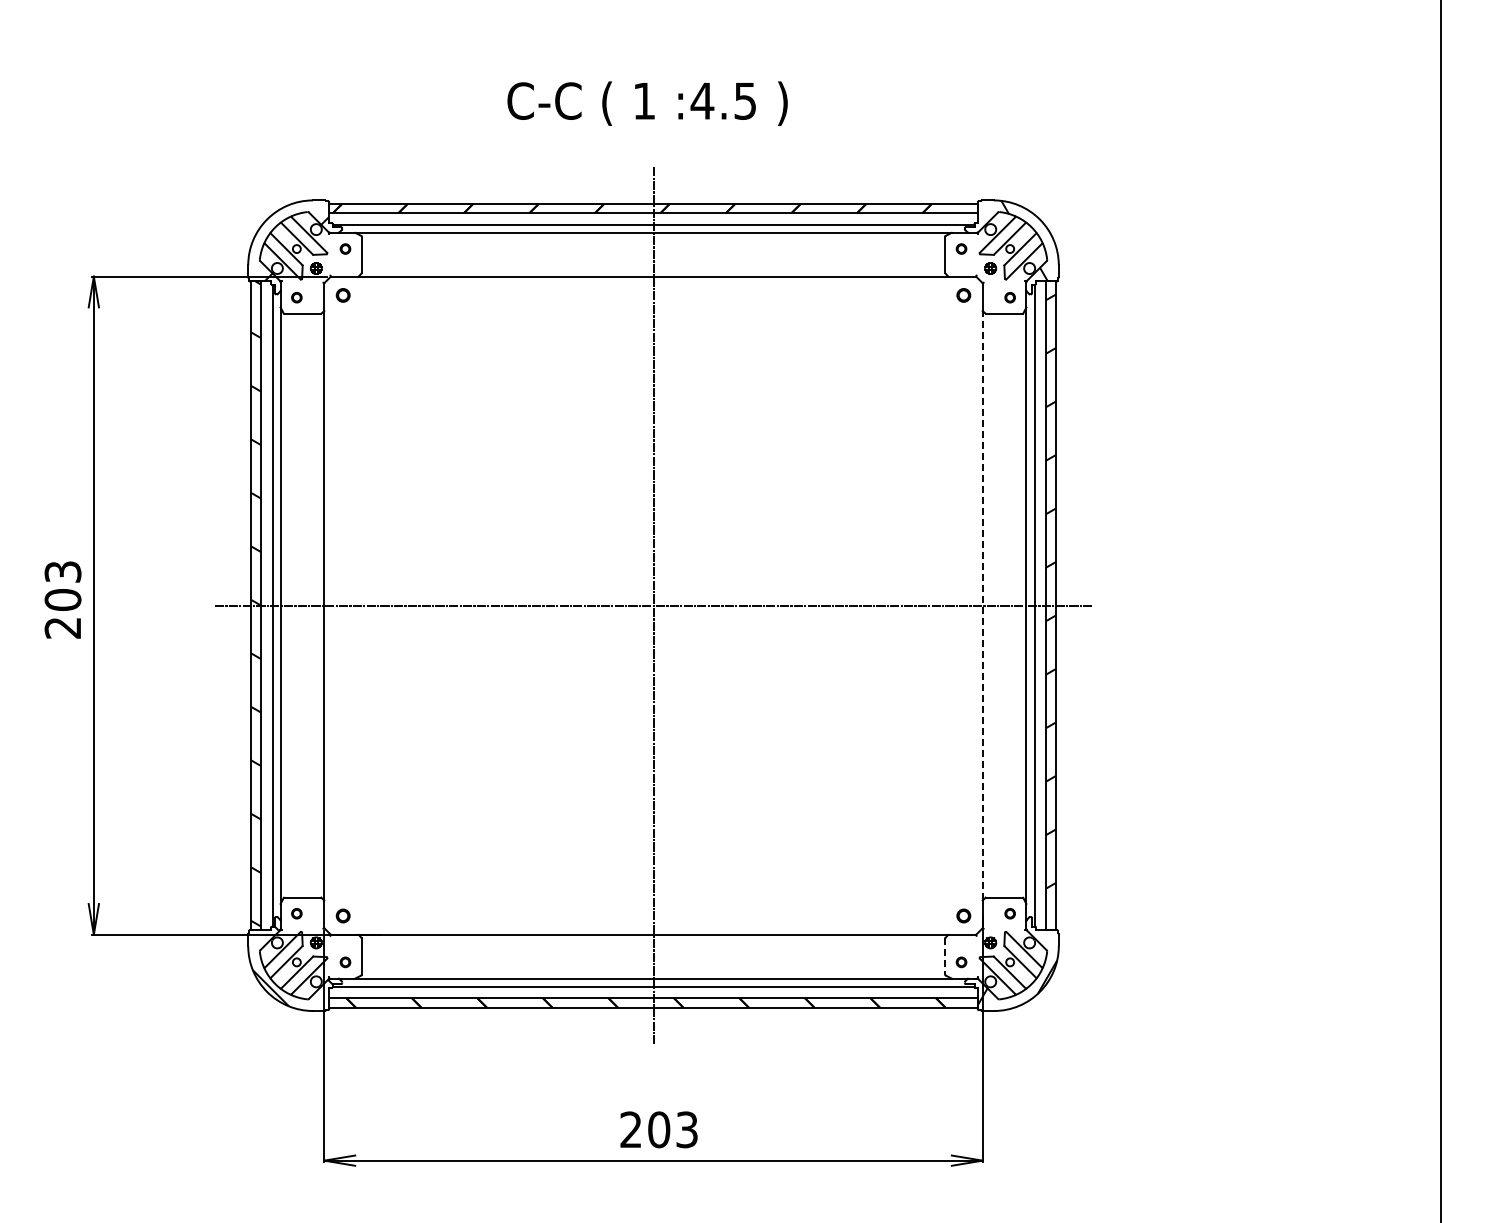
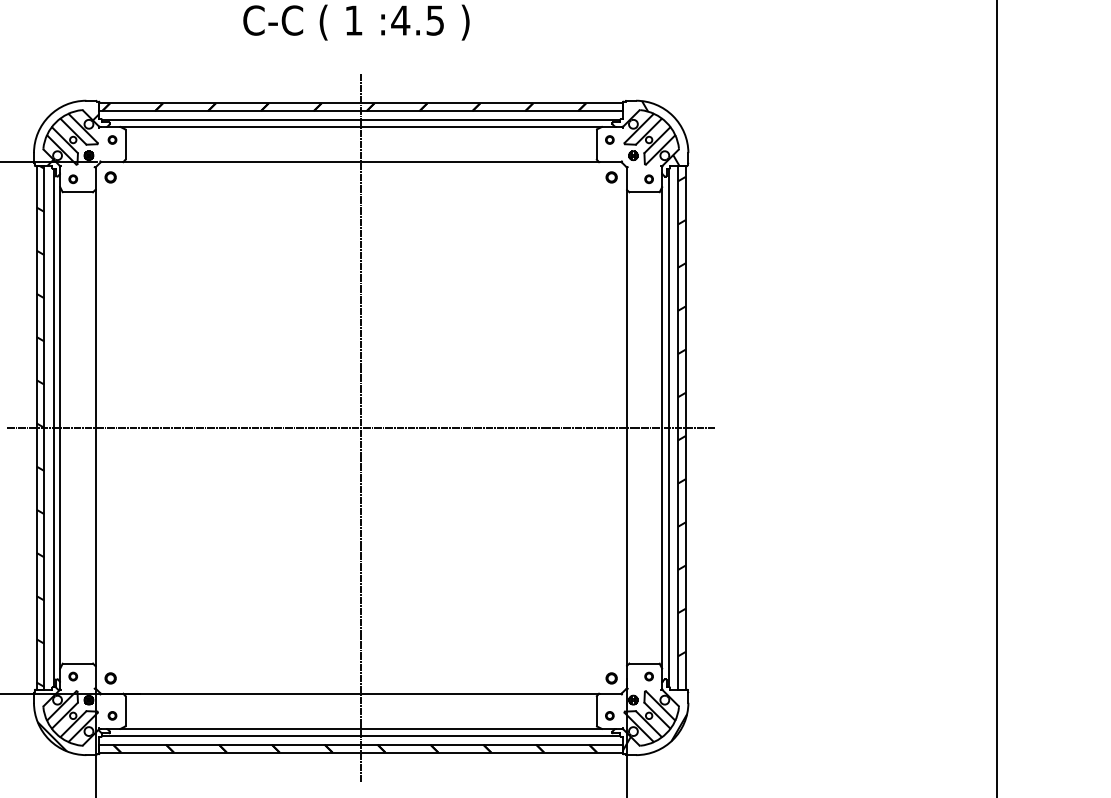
line: (982, 606) -> (626, 428), dashed -> solid
line: (945, 957) -> (596, 711), dashed -> solid

